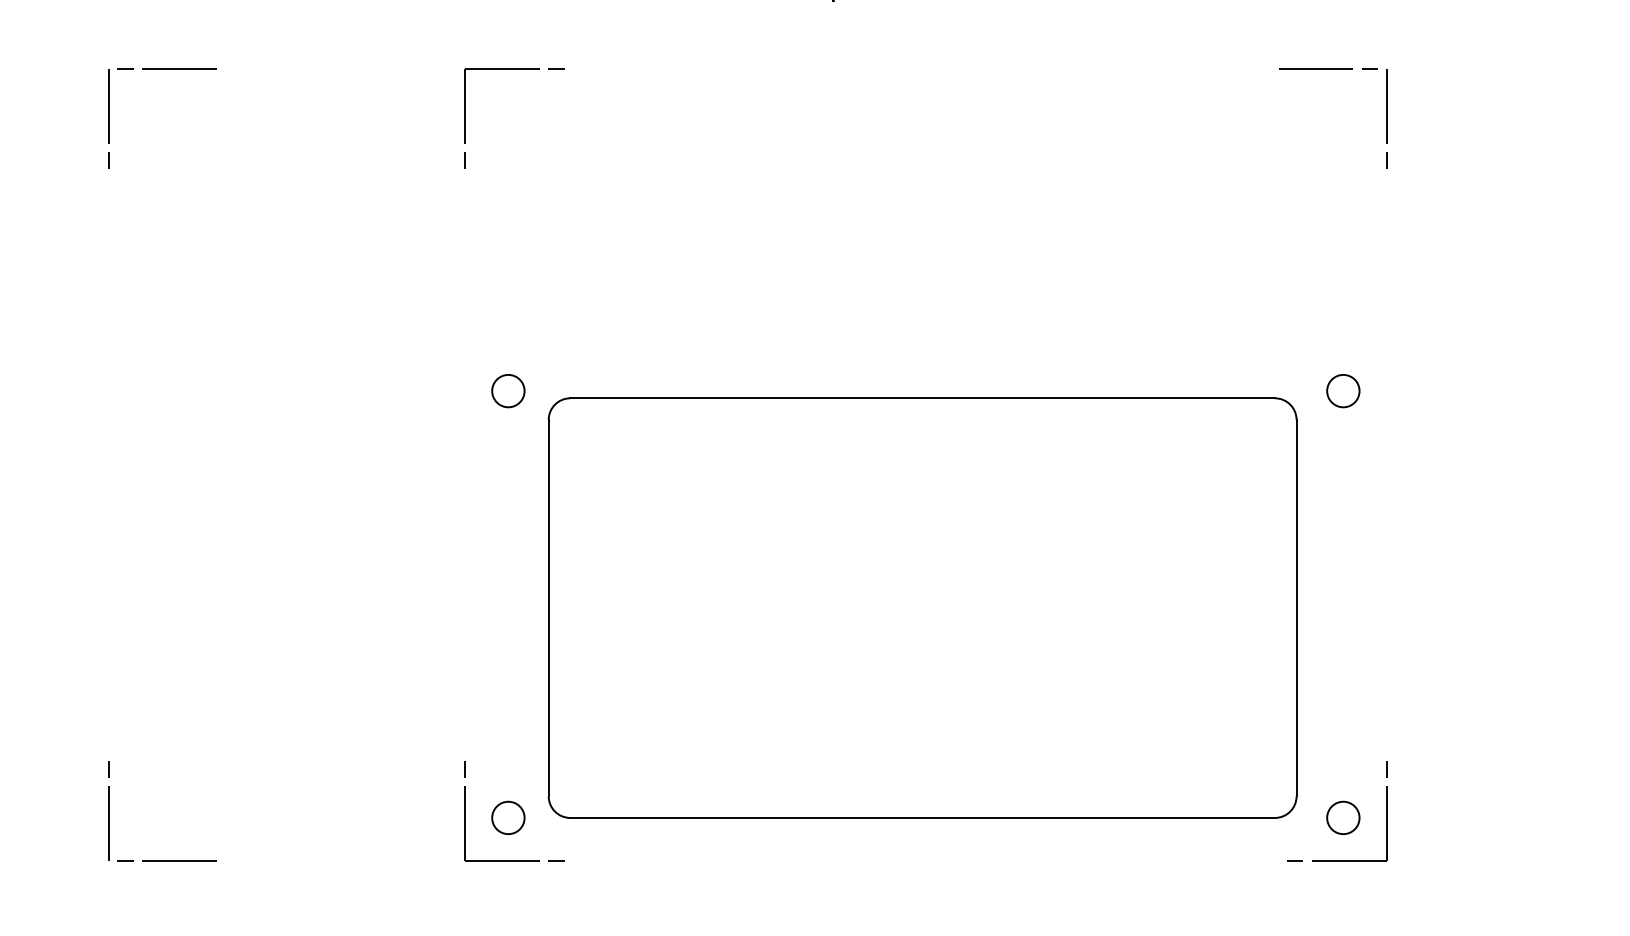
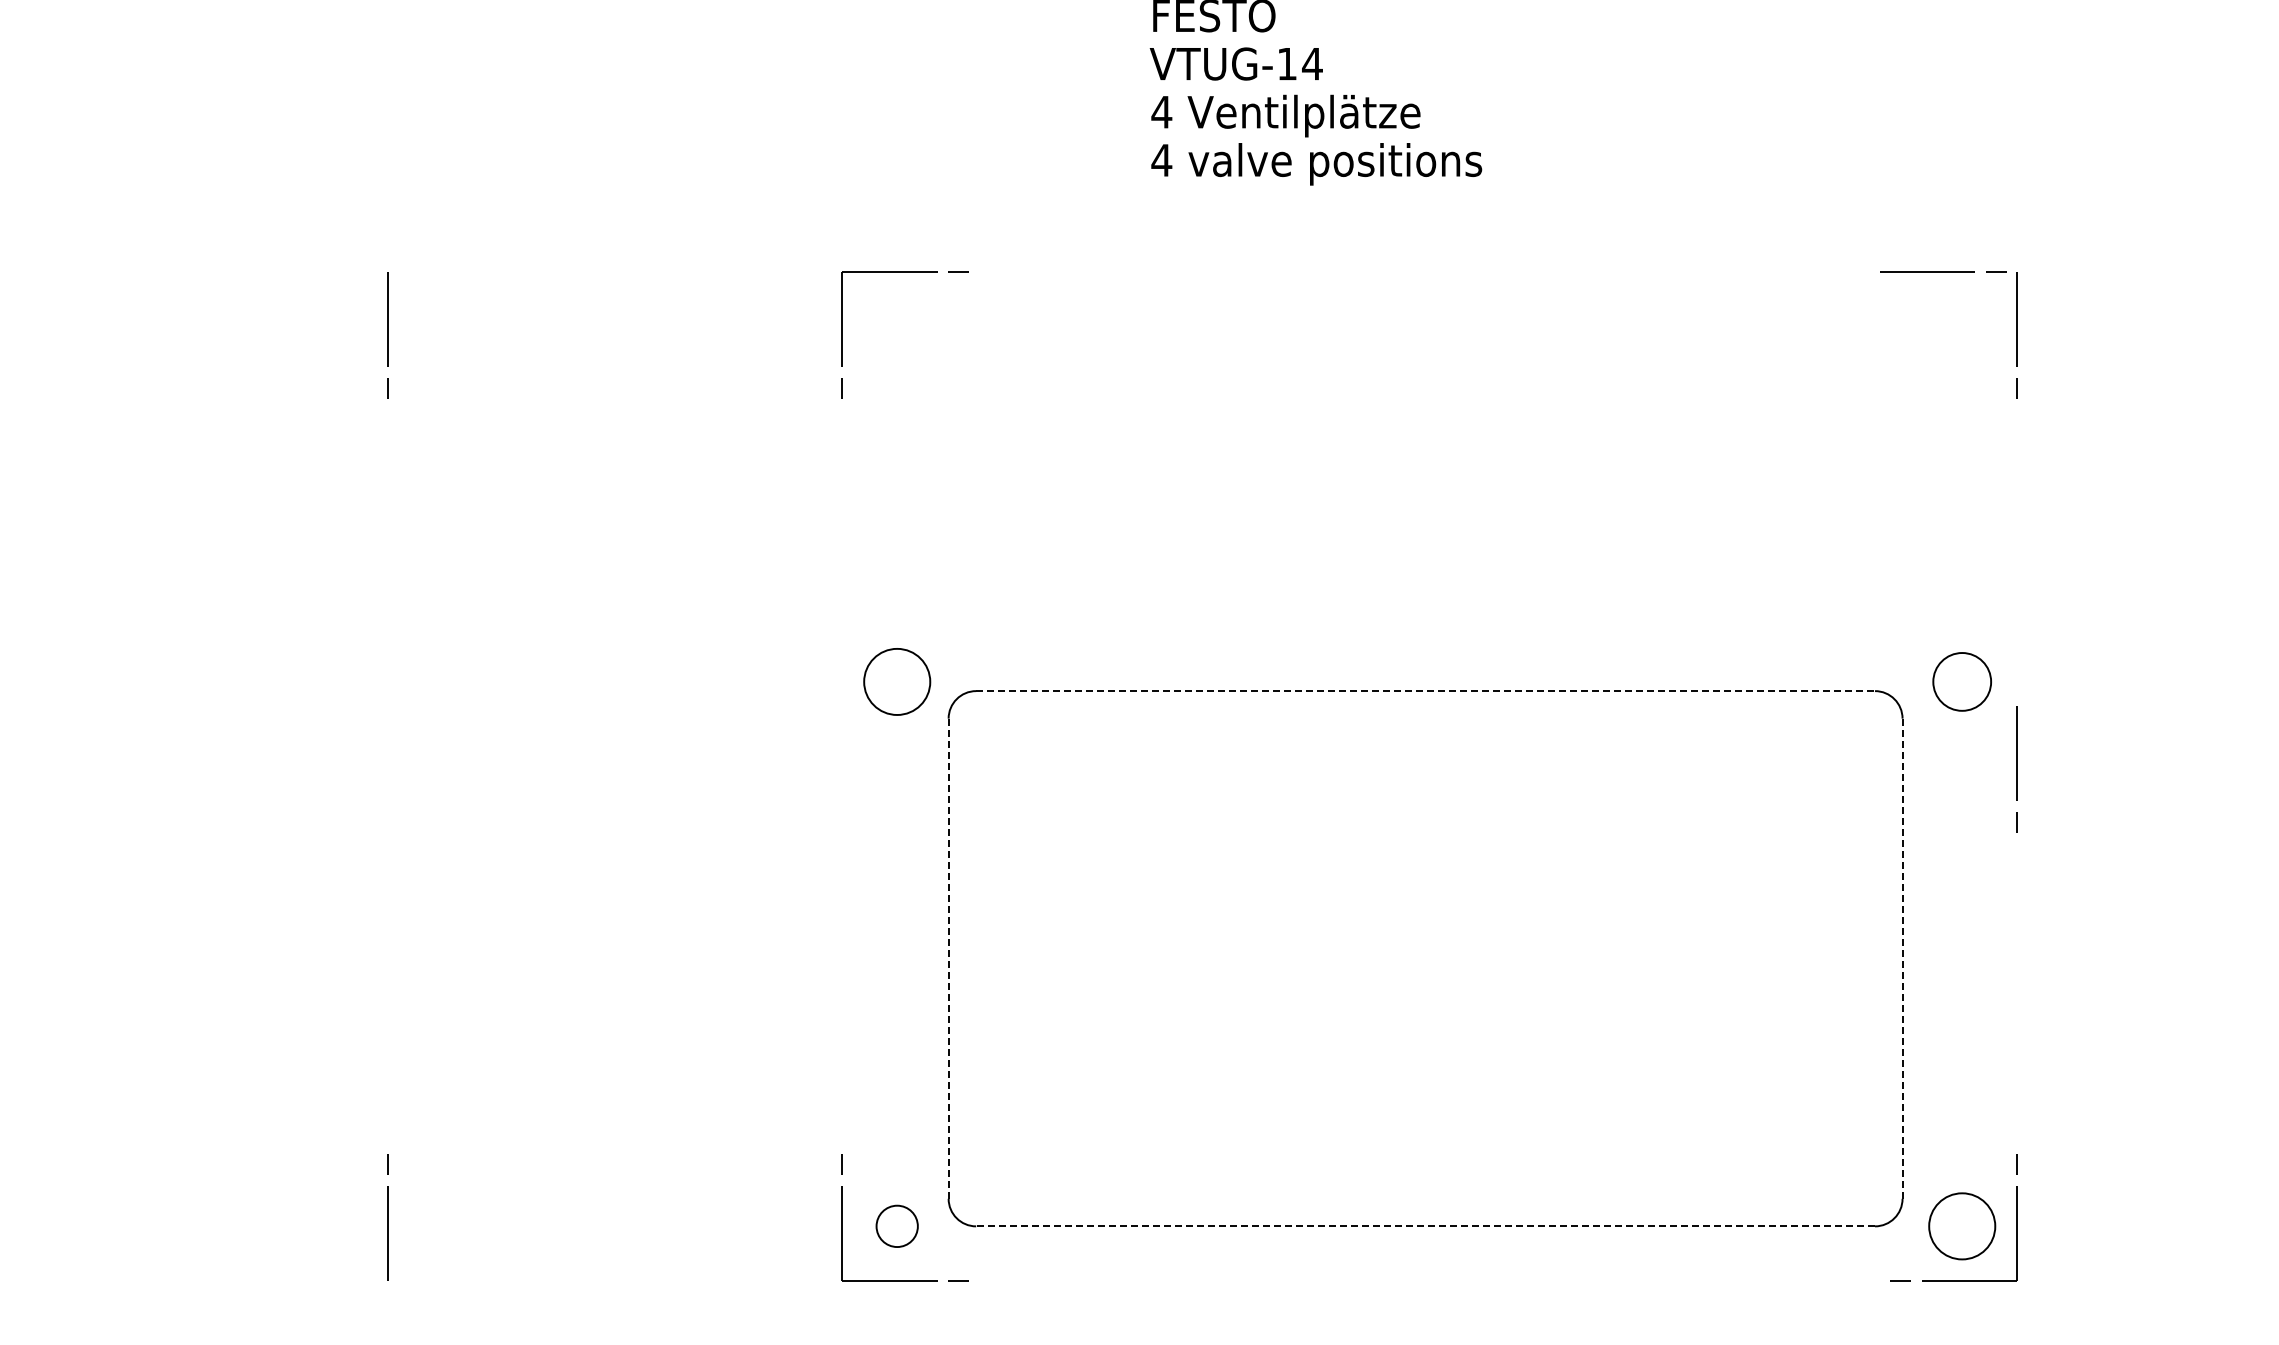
line: (166, 69) -> (461, 271), removed
circle: (507, 390) -> (896, 681), size x1.6
circle: (1342, 390) -> (1961, 681), size x1.4
line: (923, 398) -> (1426, 691), solid -> dashed
line: (1385, 459) -> (2016, 769), added
line: (548, 607) -> (948, 958), solid -> dashed
line: (1296, 608) -> (1902, 959), solid -> dashed
line: (922, 818) -> (1425, 1226), solid -> dashed
circle: (1342, 818) -> (1961, 1226), size x1.6
line: (166, 860) -> (461, 1280), removed

